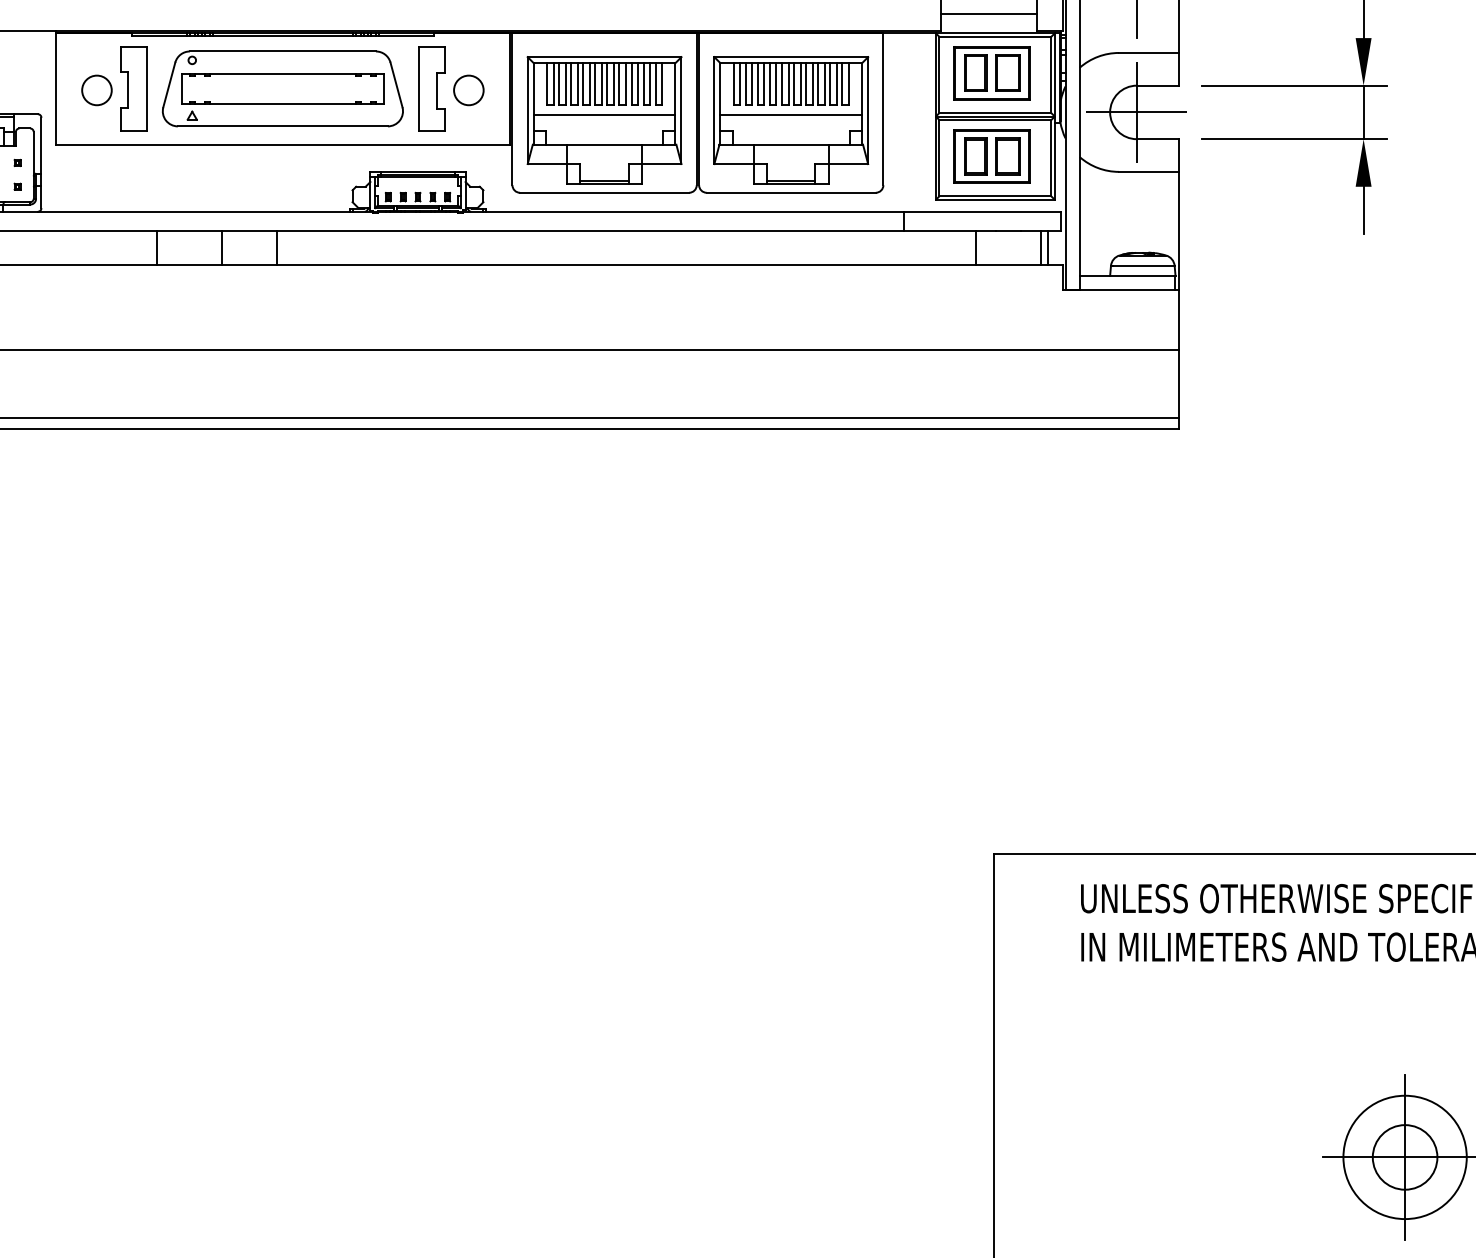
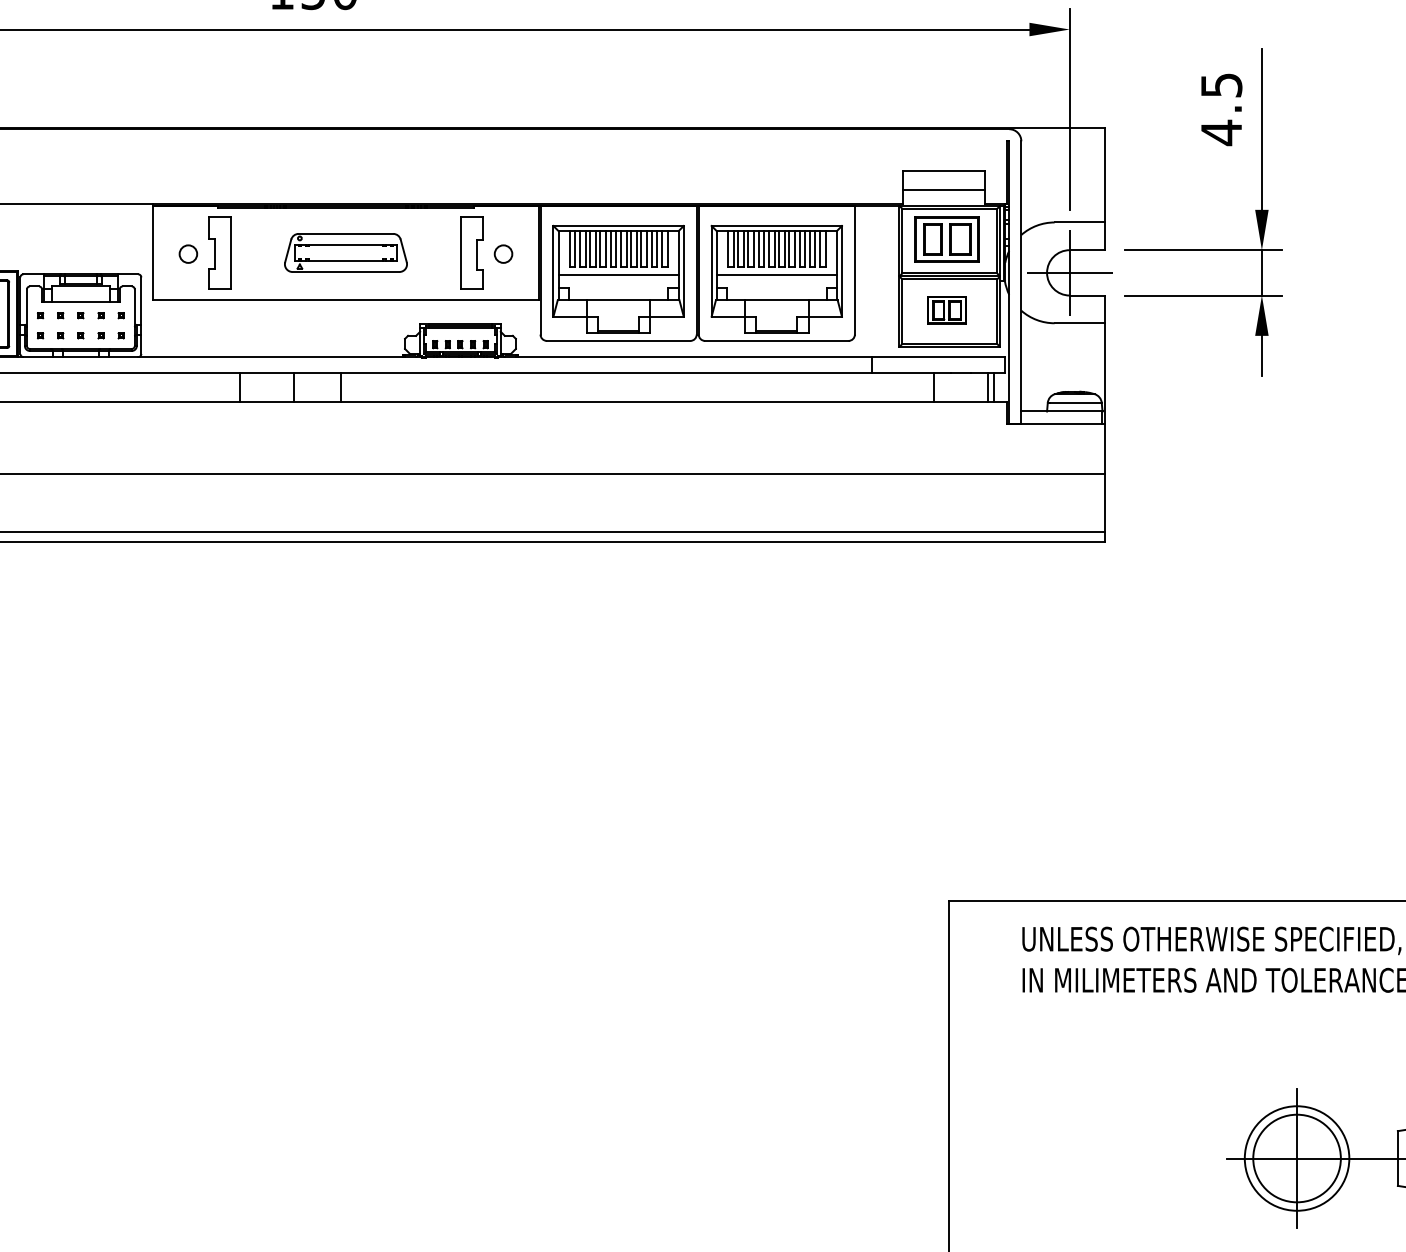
part: (282, 88) -> (345, 252), size x0.6
circle: (97, 89) -> (188, 253), size x0.7
circle: (468, 89) -> (503, 253), size x0.7
part: (991, 156) -> (946, 310), size x0.6
circle: (1404, 1157) -> (1296, 1158), size x1.6

